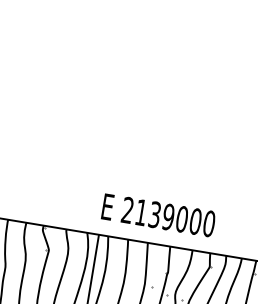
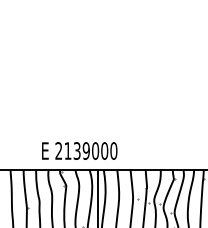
text: (158, 214) -> (79, 150), moved

